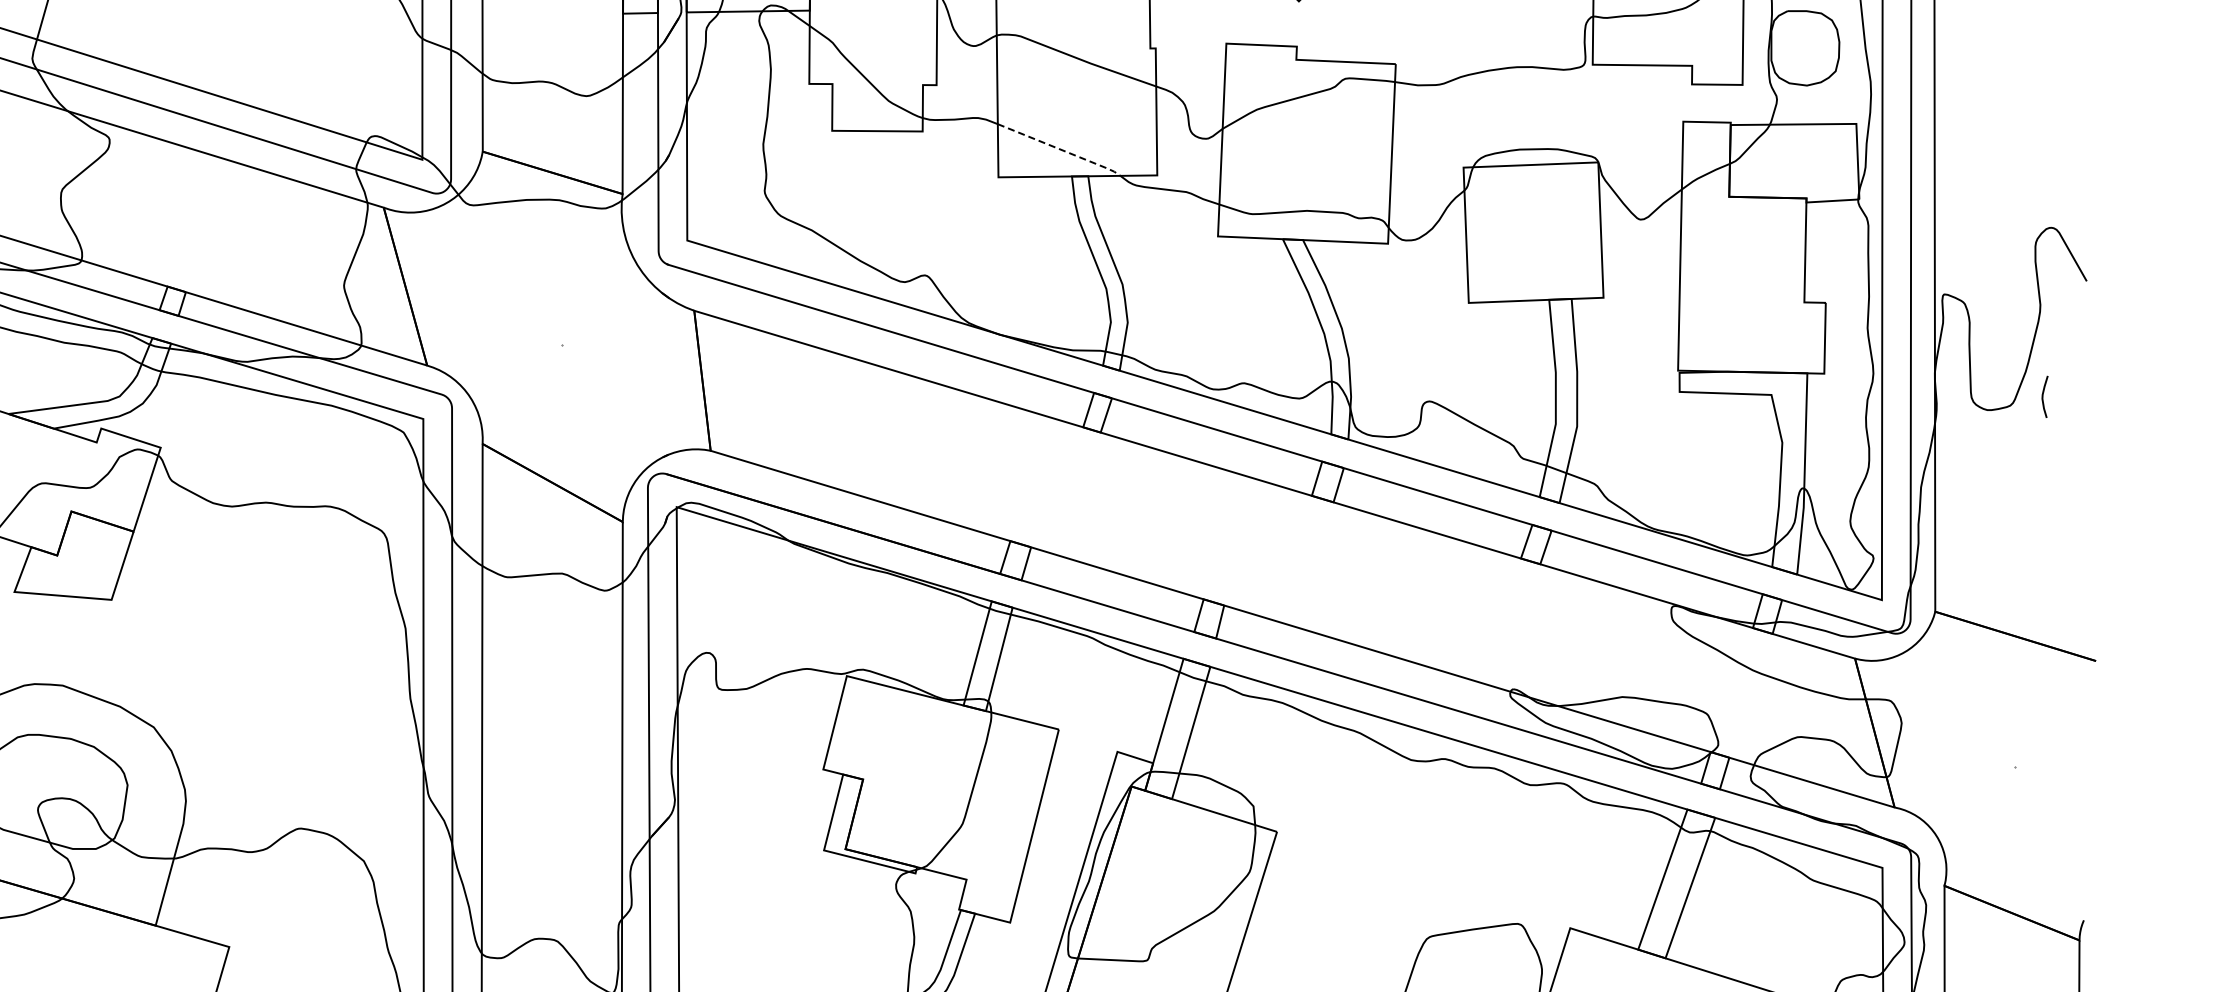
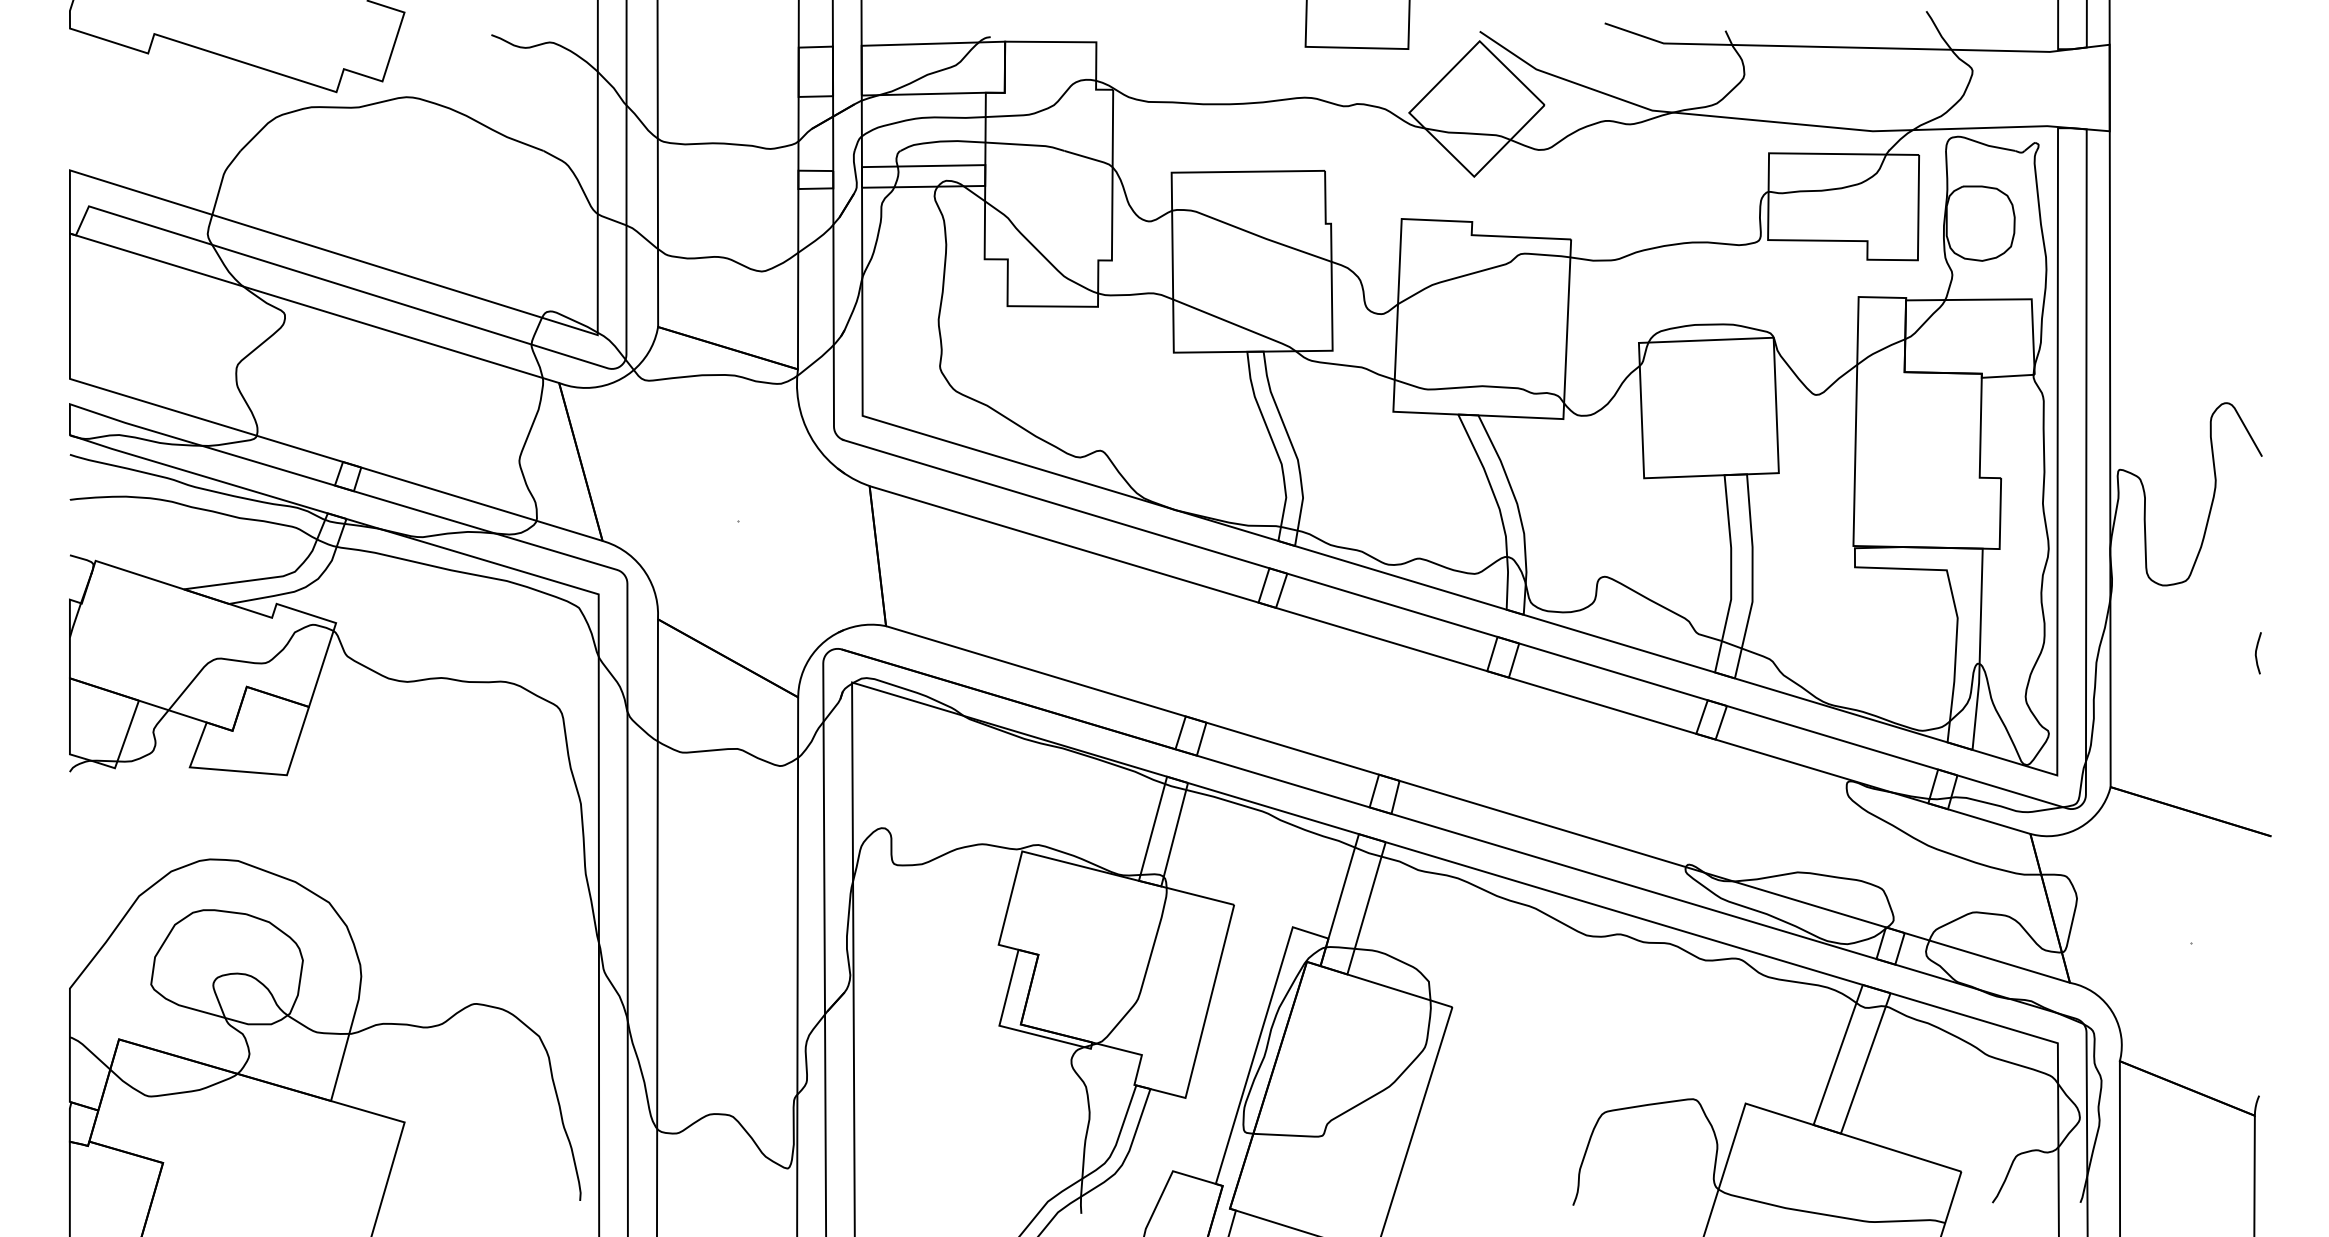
line: (1061, 150) -> (1236, 325), dashed -> solid
curve: (2043, 397) -> (2256, 653), moved

